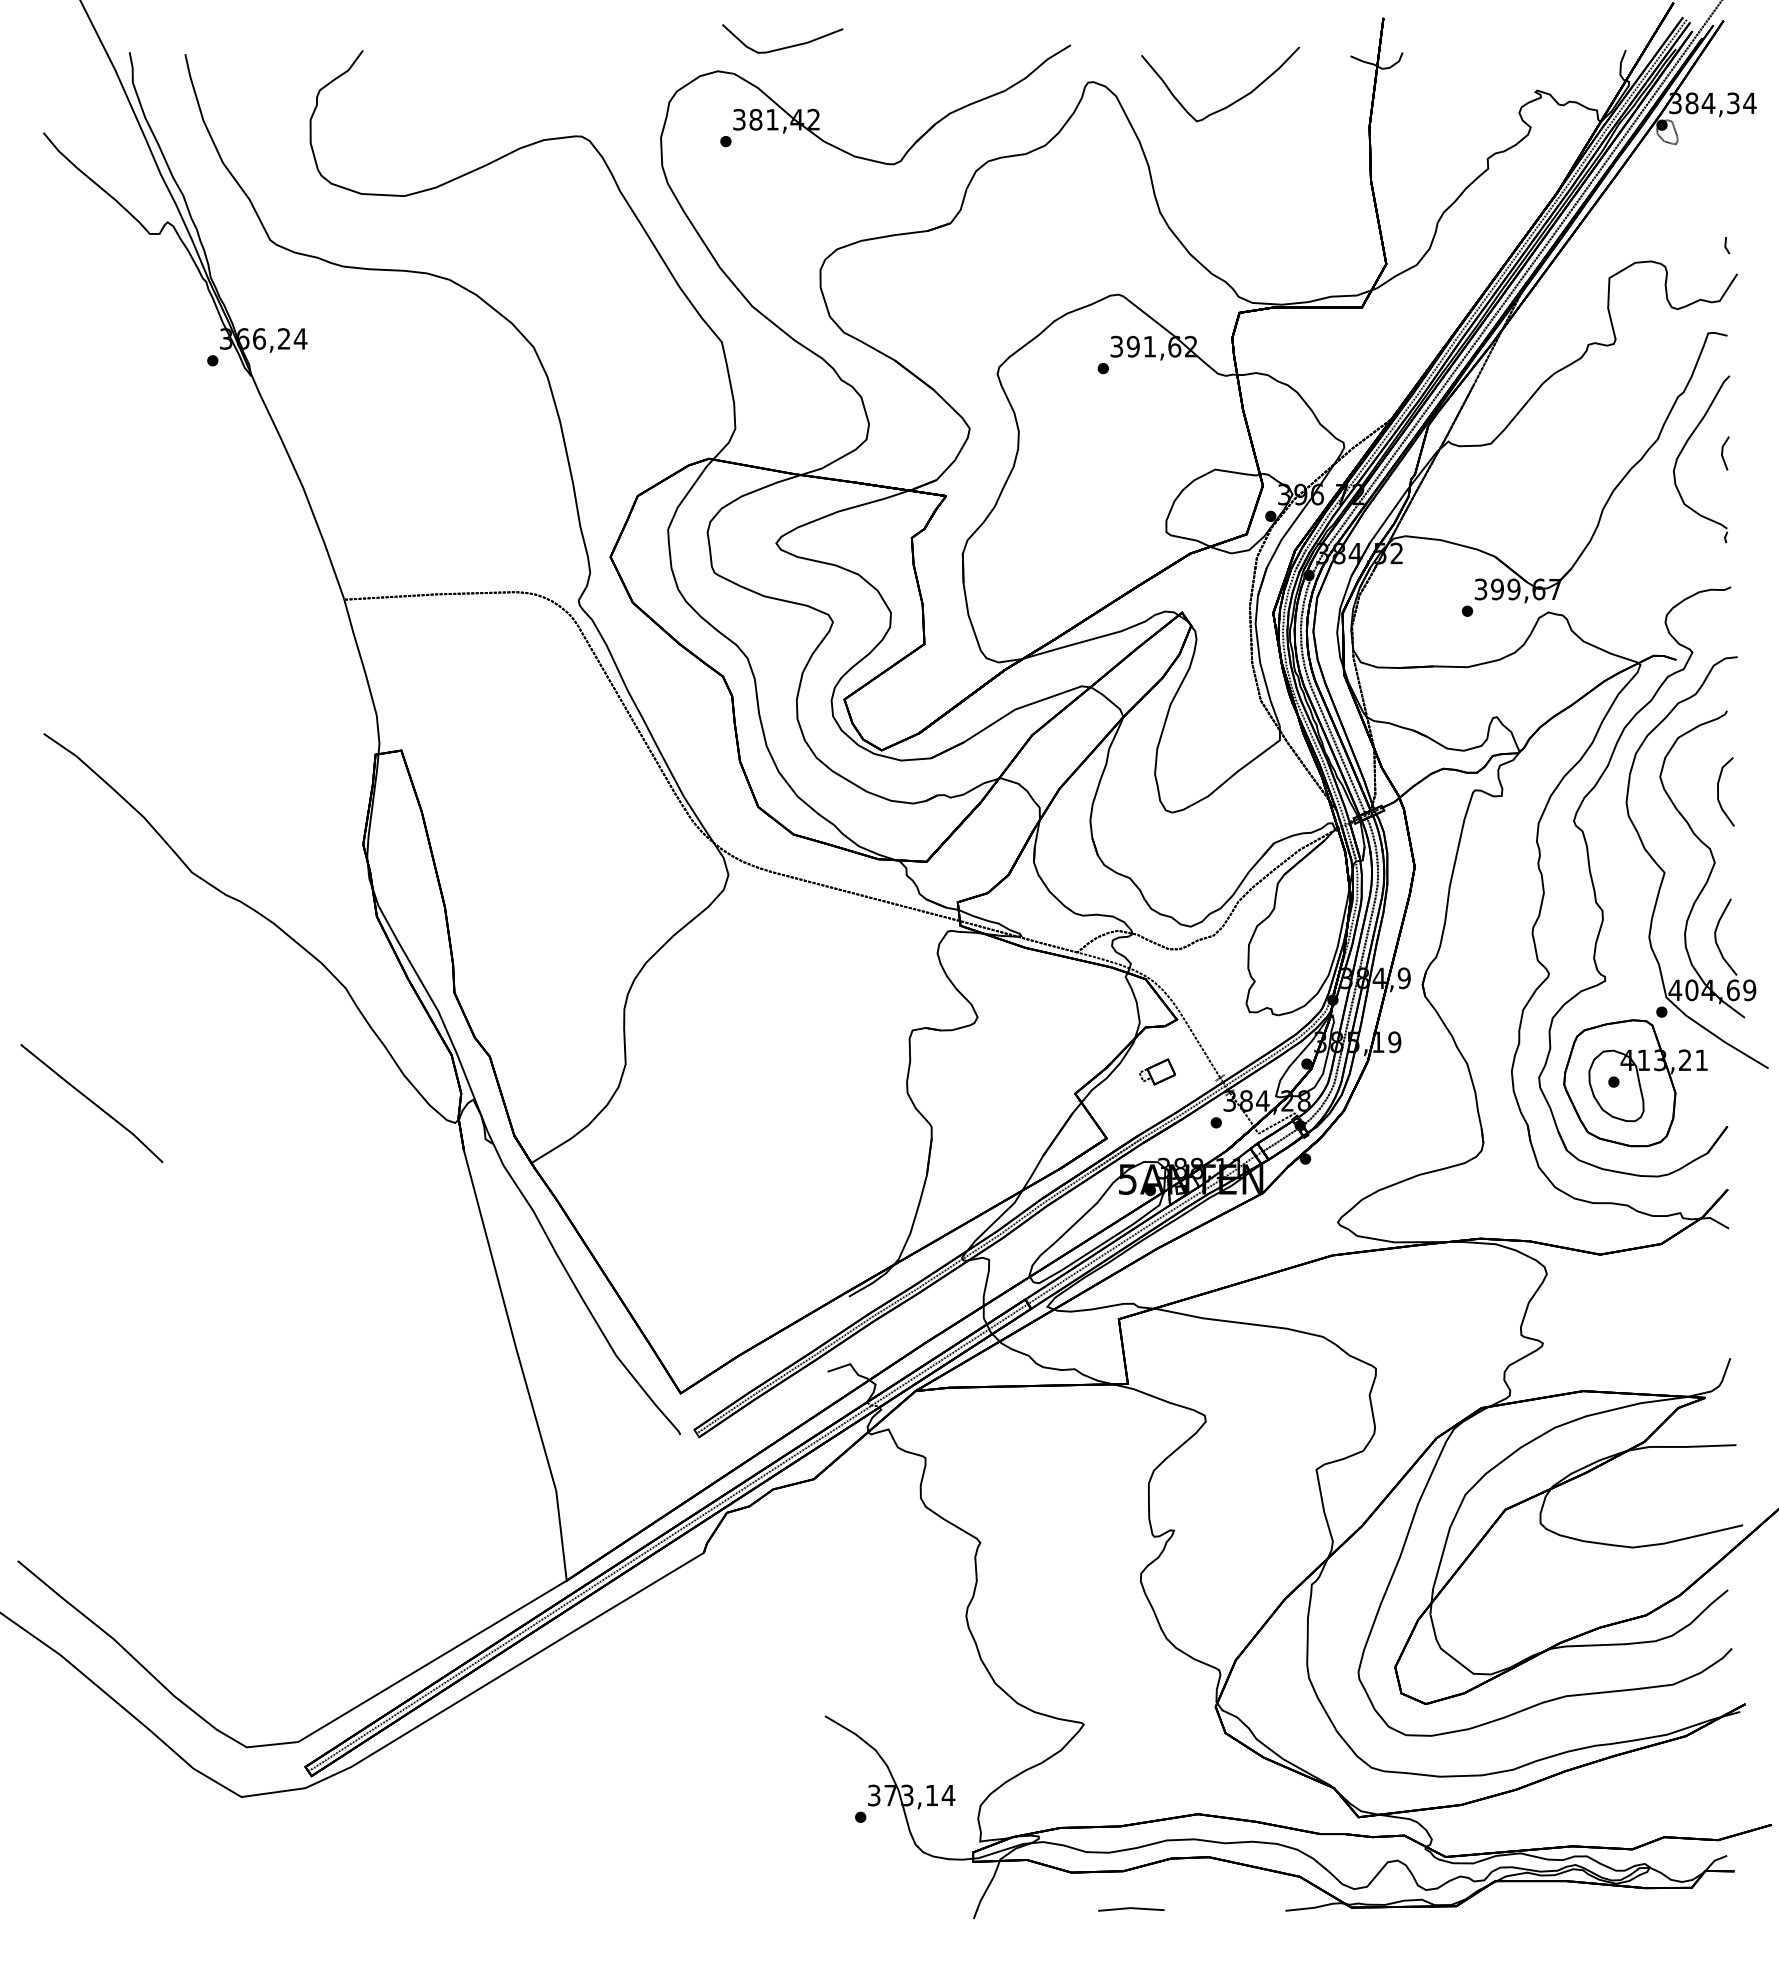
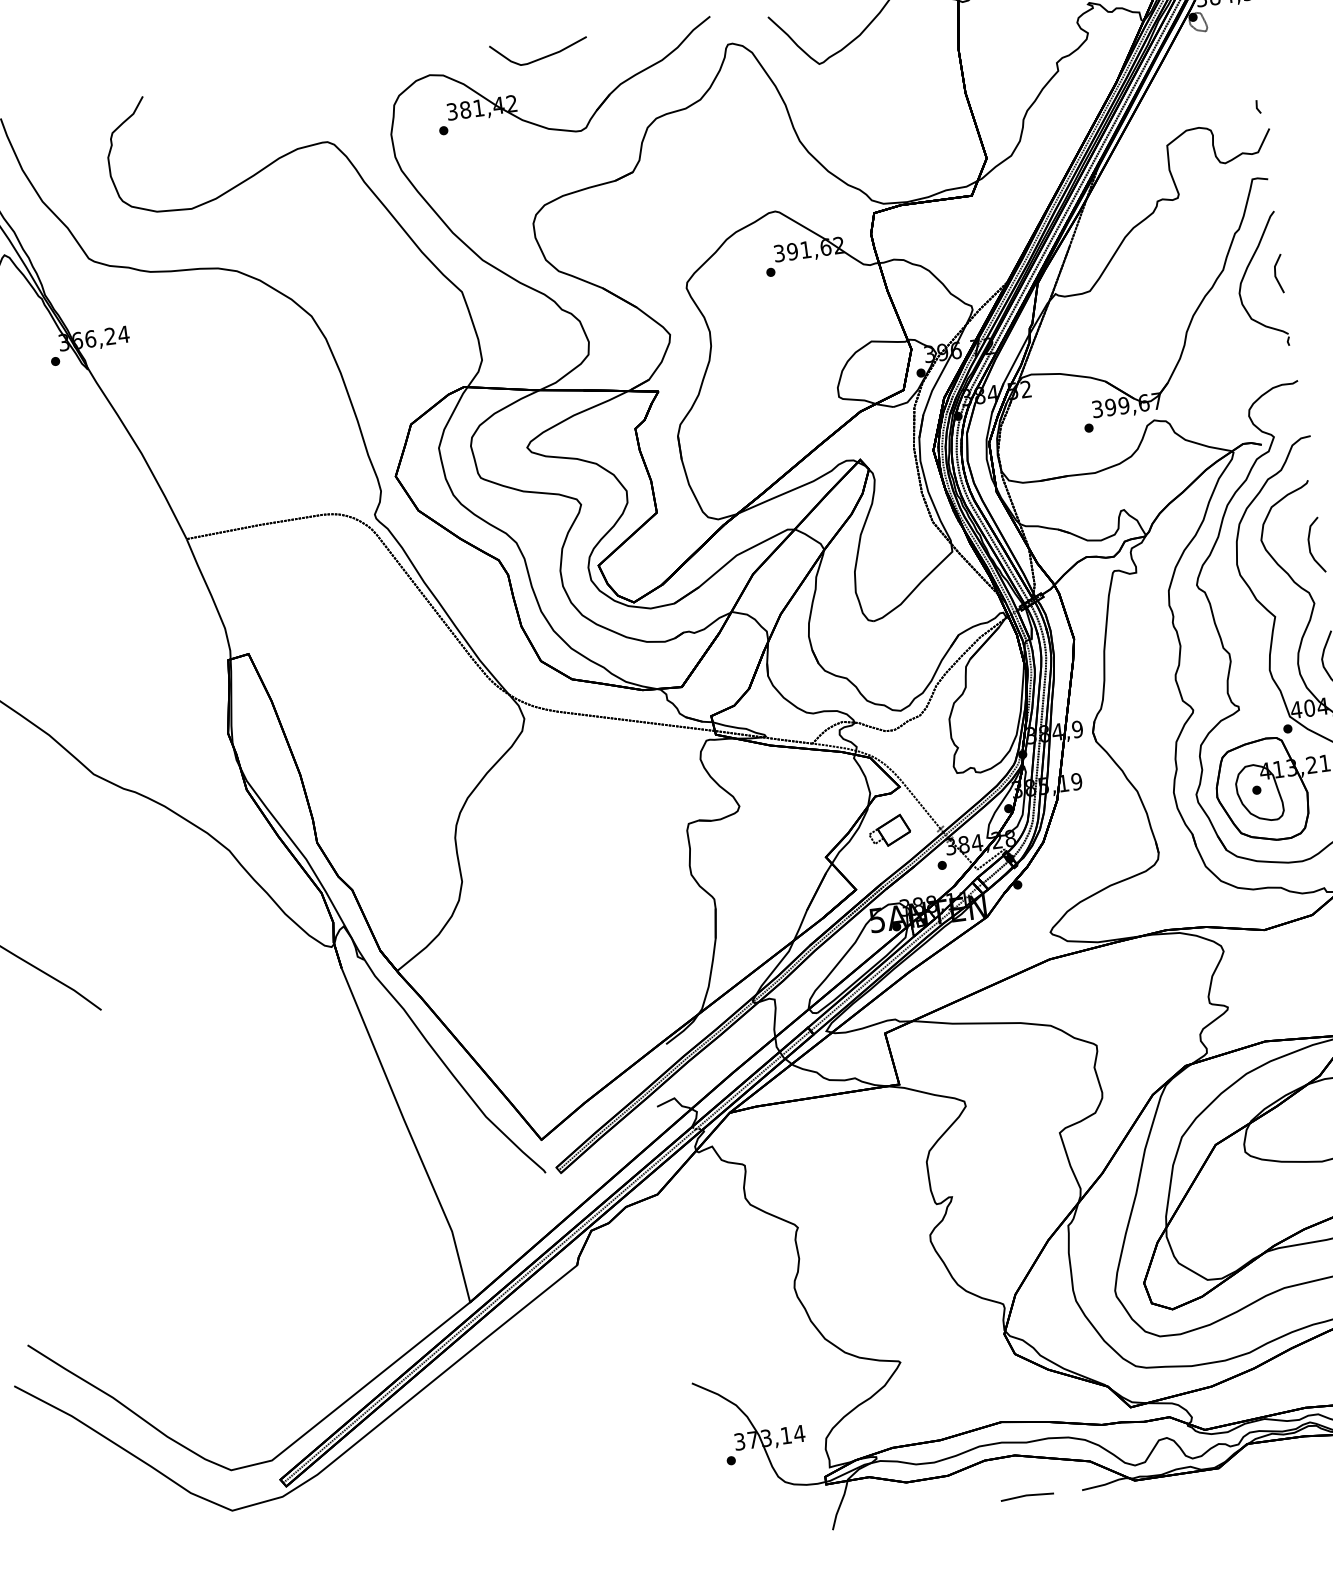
curve: (786, 46) -> (543, 56), moved
part: (1725, 453) -> (1279, 273), size x1.43
part: (1157, 1071) -> (889, 830), size x1.43
line: (1131, 1908) -> (1027, 1495), moved

